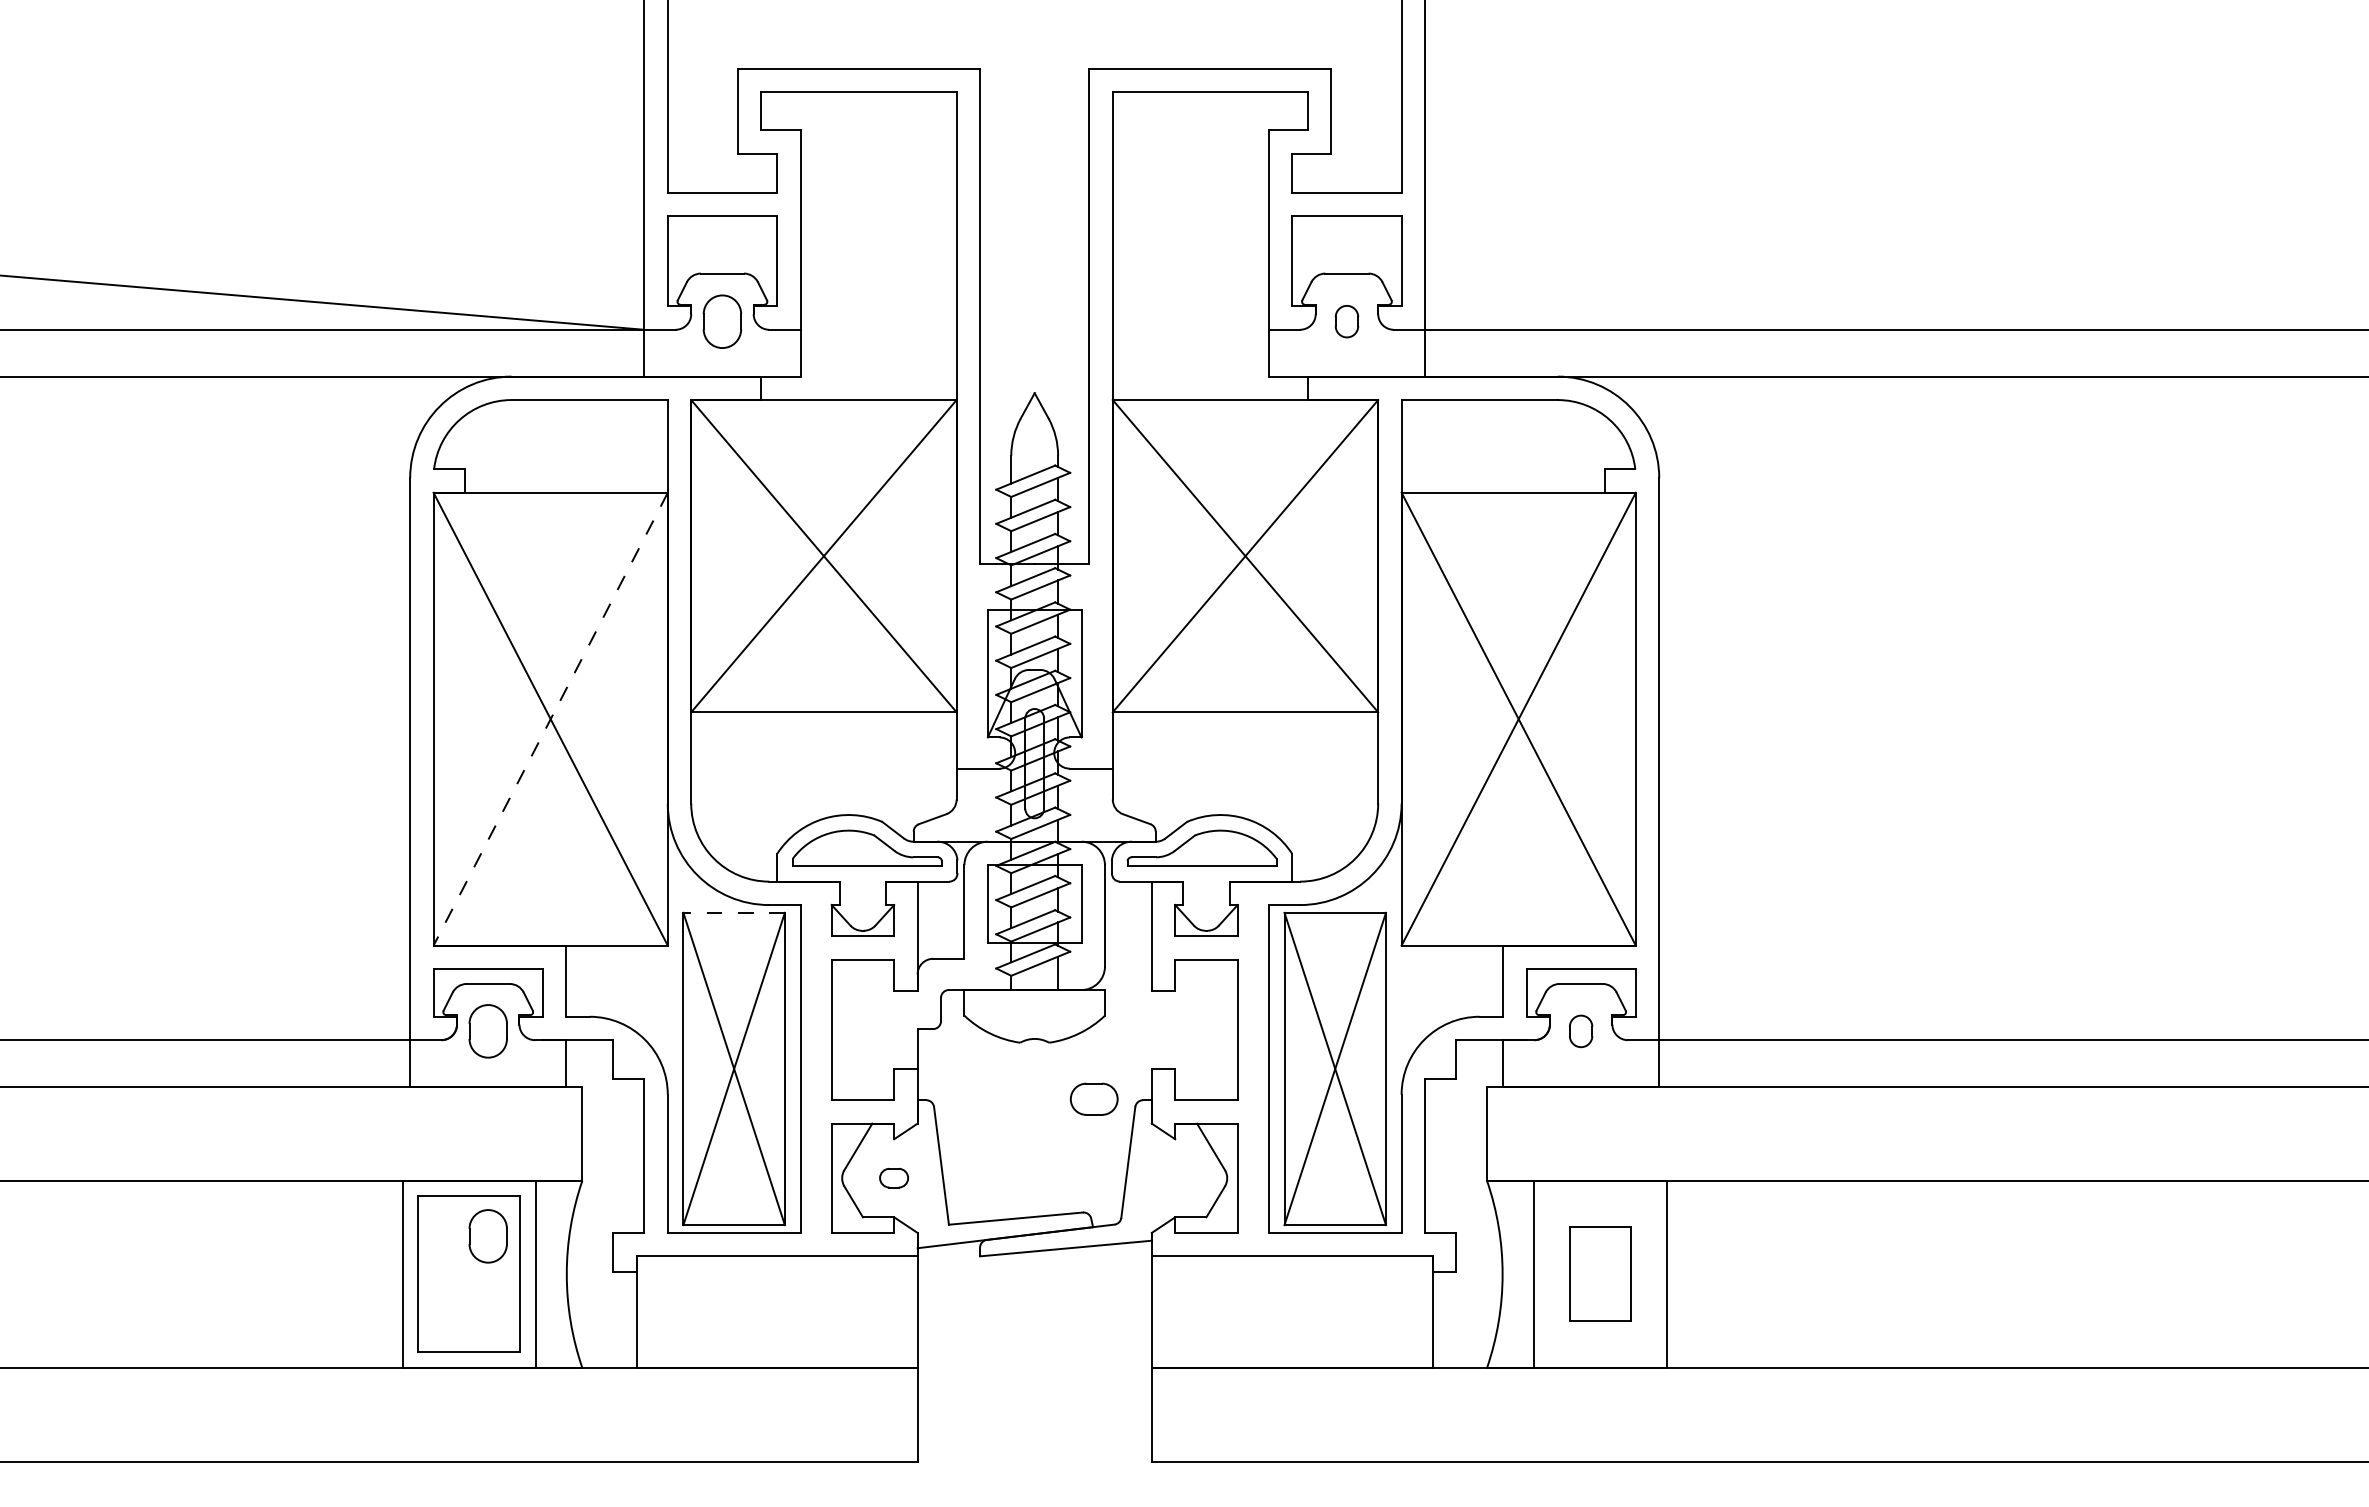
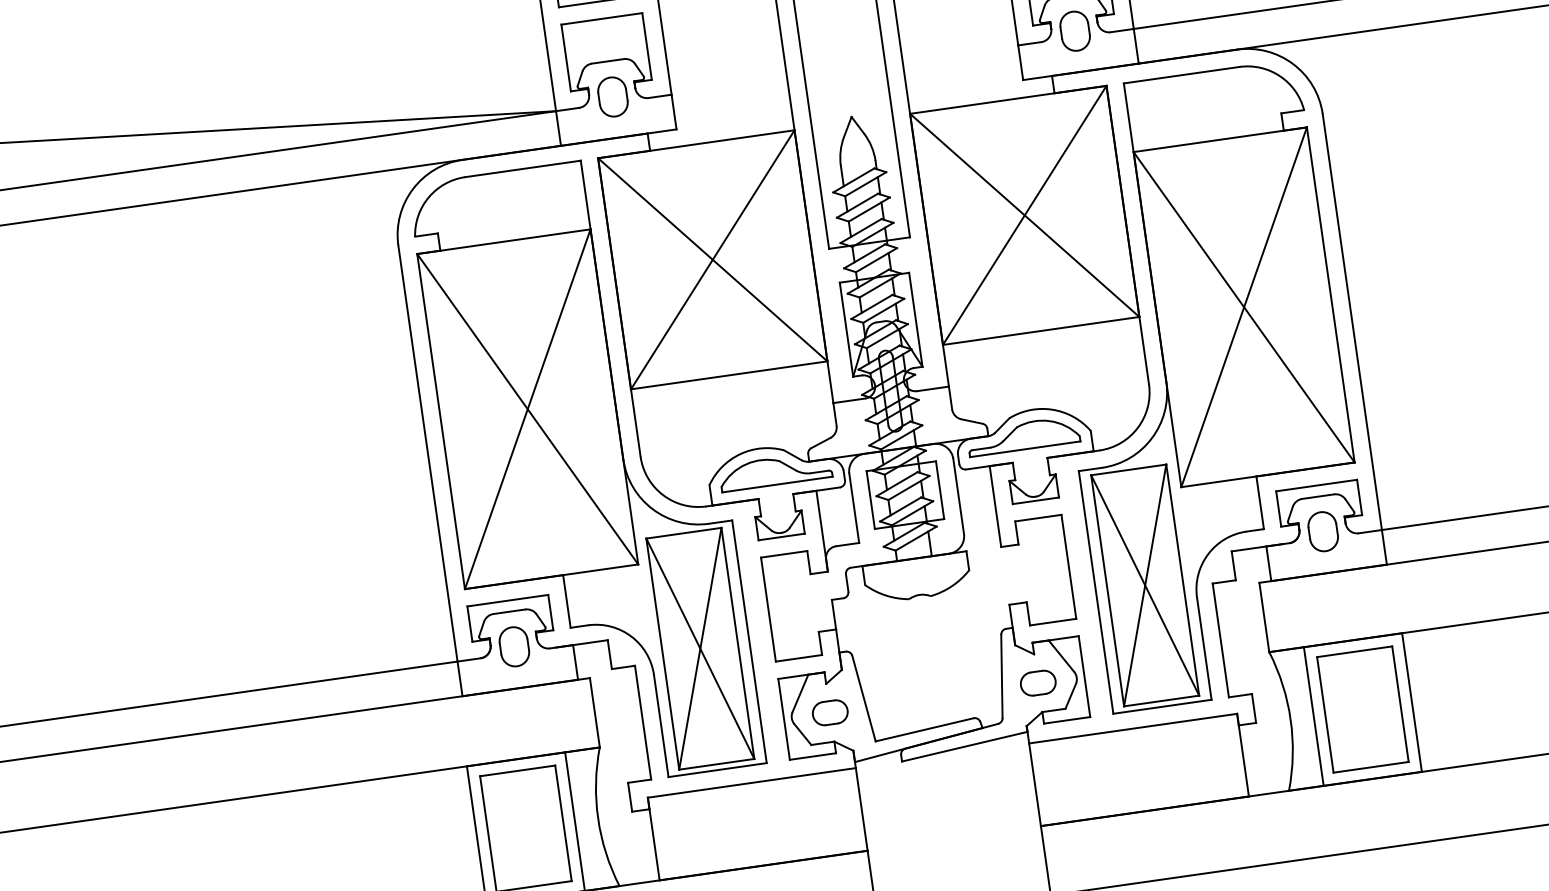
part: (1346, 321) -> (1074, 31), size x1.67
line: (550, 719) -> (527, 409), dashed -> solid
line: (734, 912) -> (684, 532), dashed -> solid
part: (1580, 1031) -> (1322, 531), size x1.67
part: (1093, 1098) -> (1037, 682), moved
part: (893, 1177) -> (829, 712), size x1.67
part: (487, 1236) -> (535, 798), removed
part: (1599, 1273) -> (1362, 708), size x1.67

